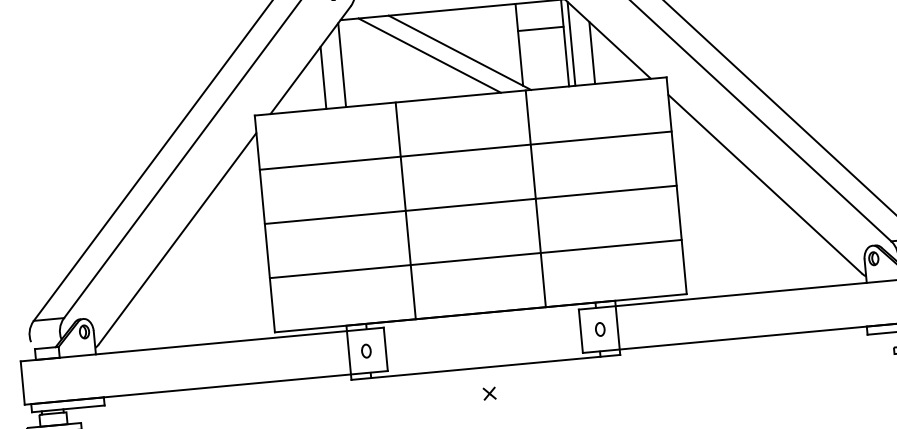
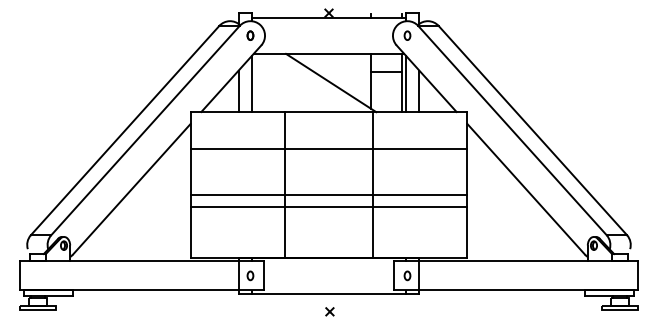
line: (429, 54) -> (310, 82), removed
line: (469, 204) -> (328, 194), moved
line: (475, 259) -> (328, 207), moved

